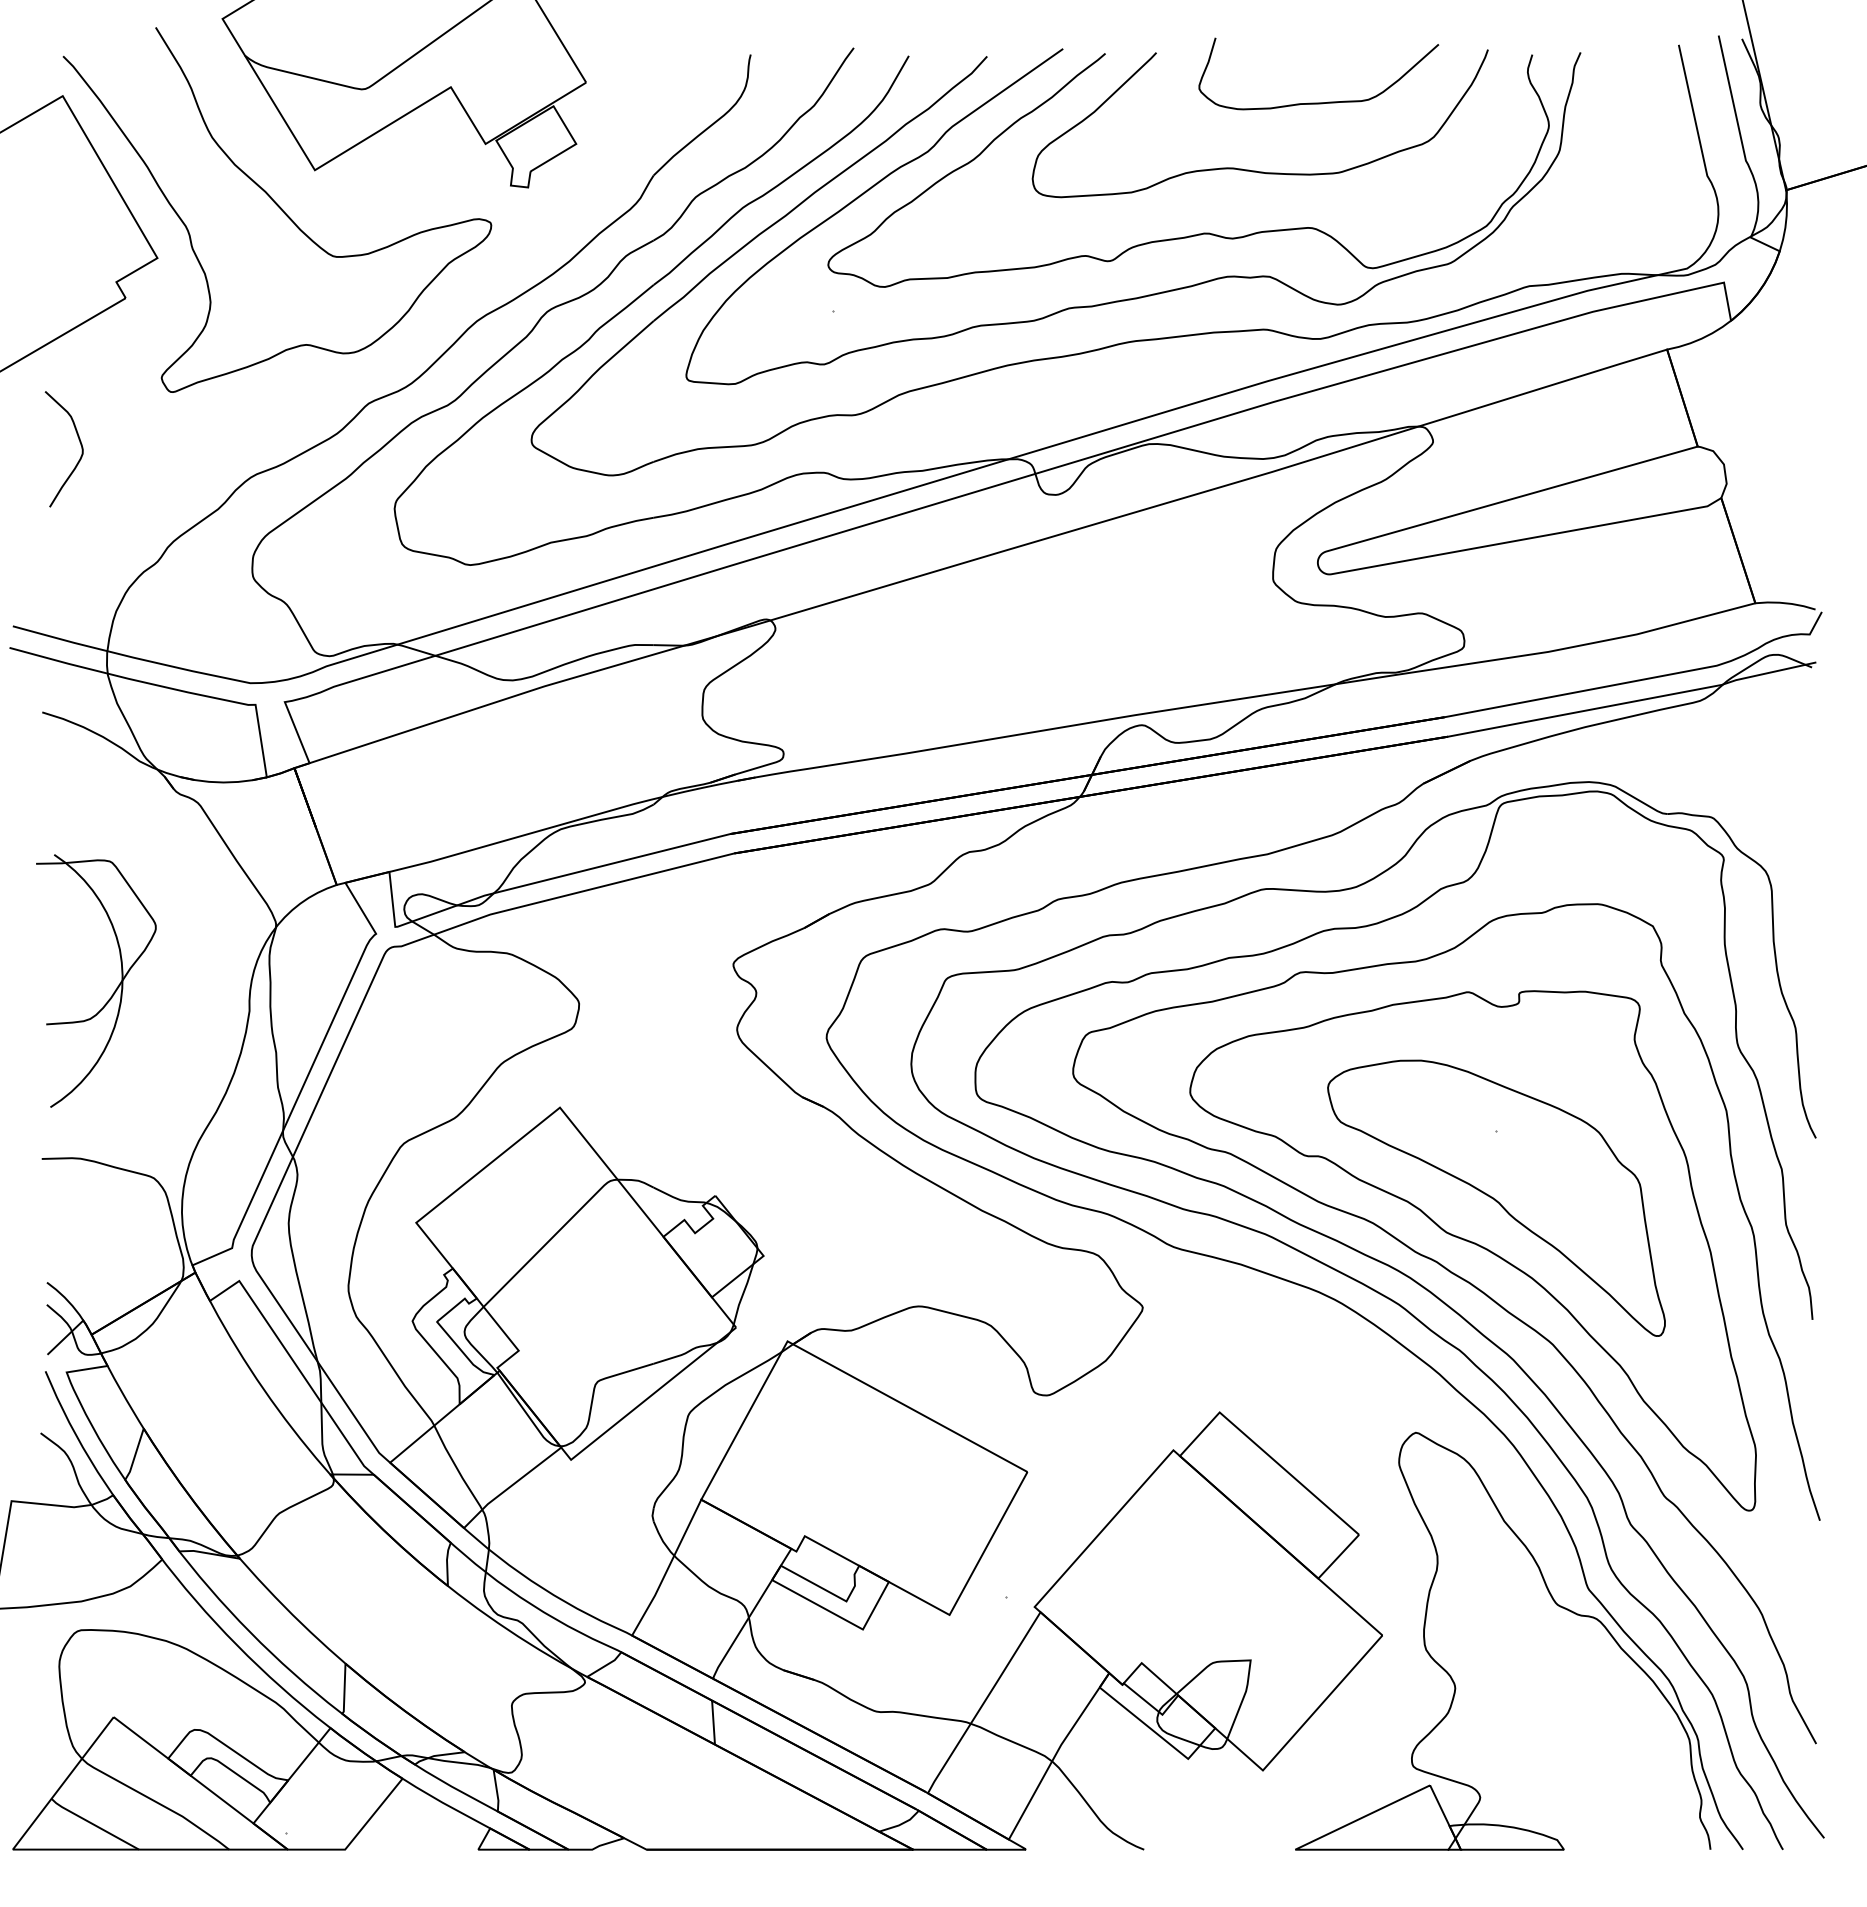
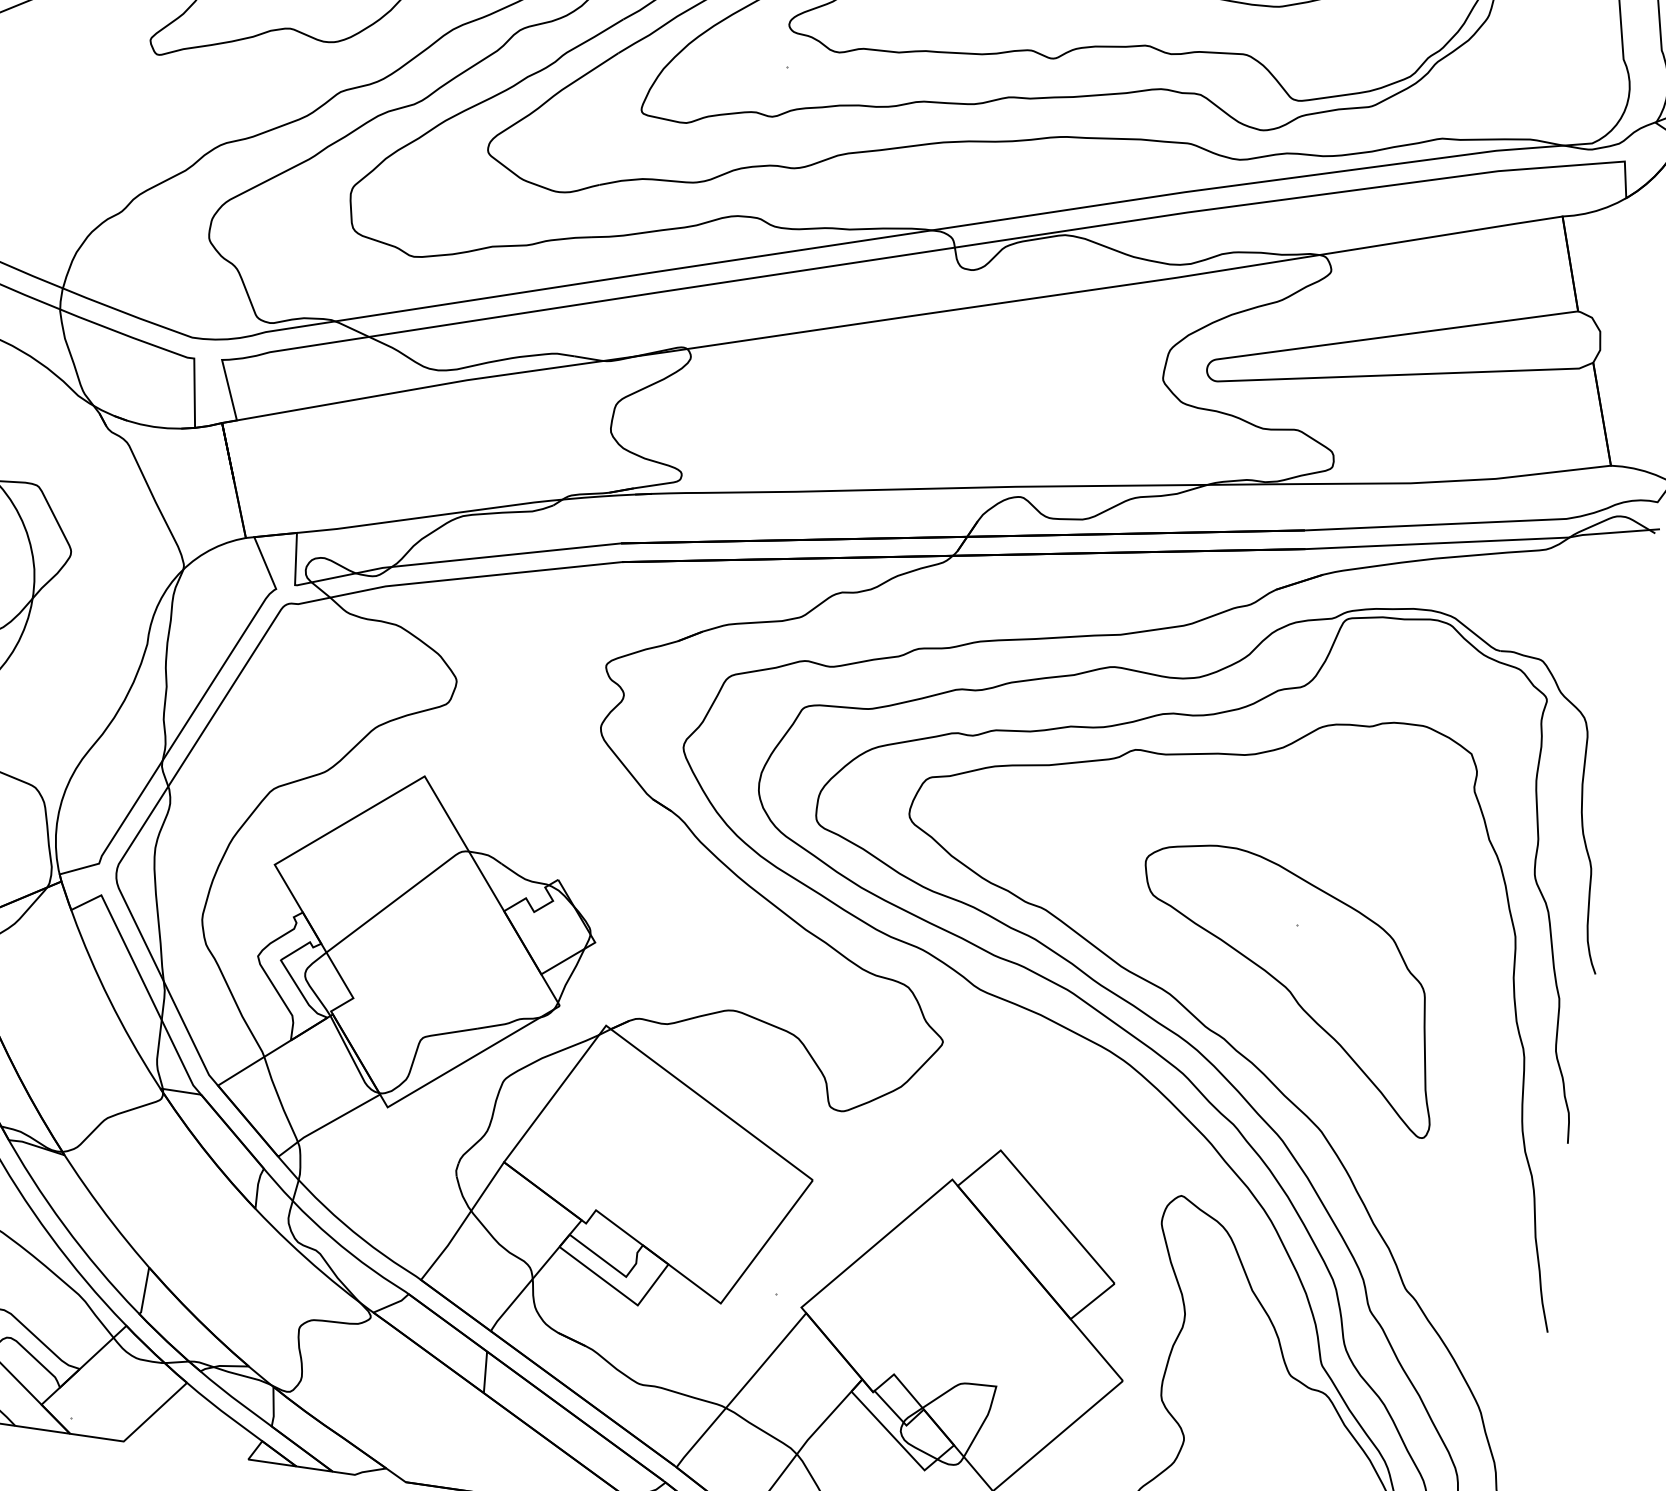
curve: (79, 442) -> (64, 89), removed
part: (1474, 1244) -> (1261, 1027), removed

